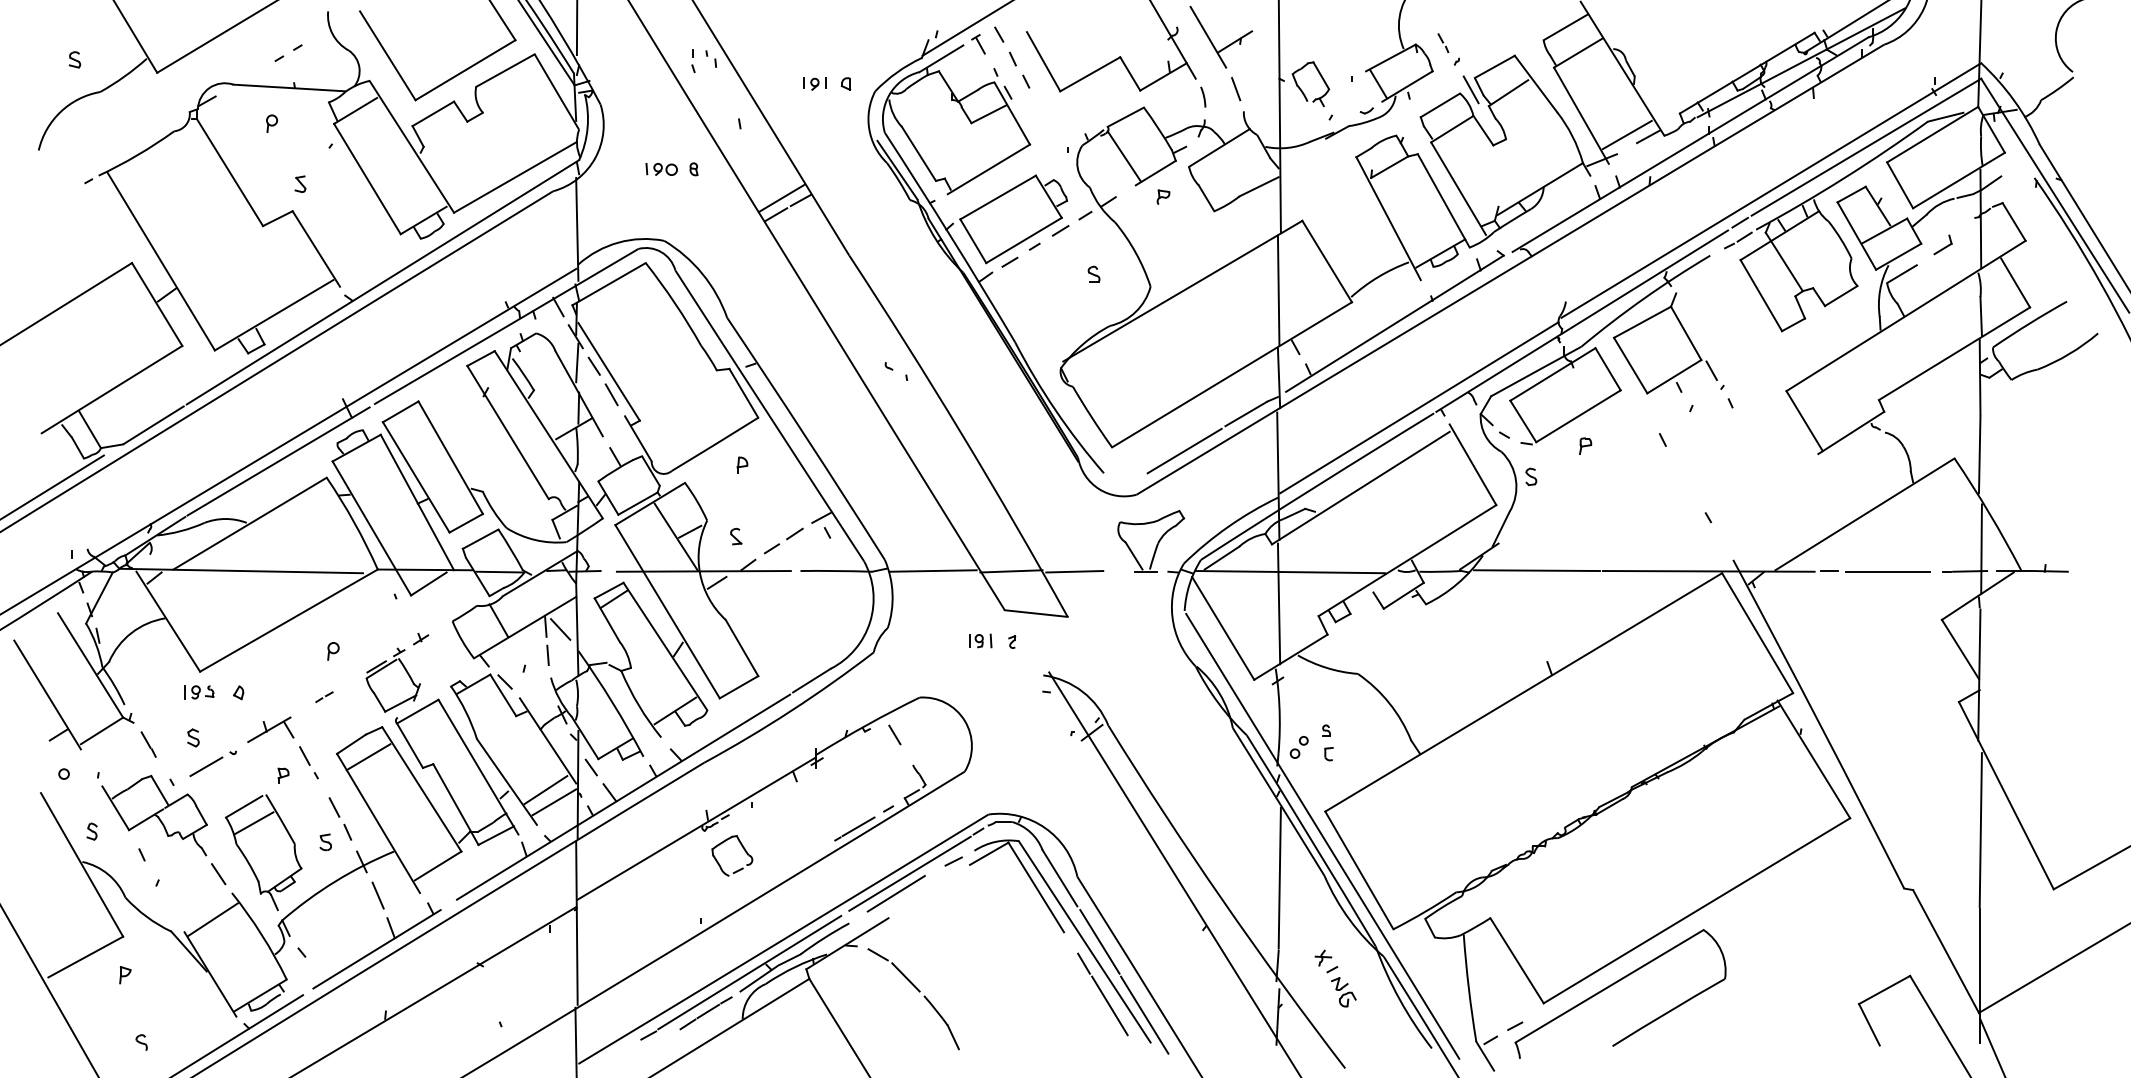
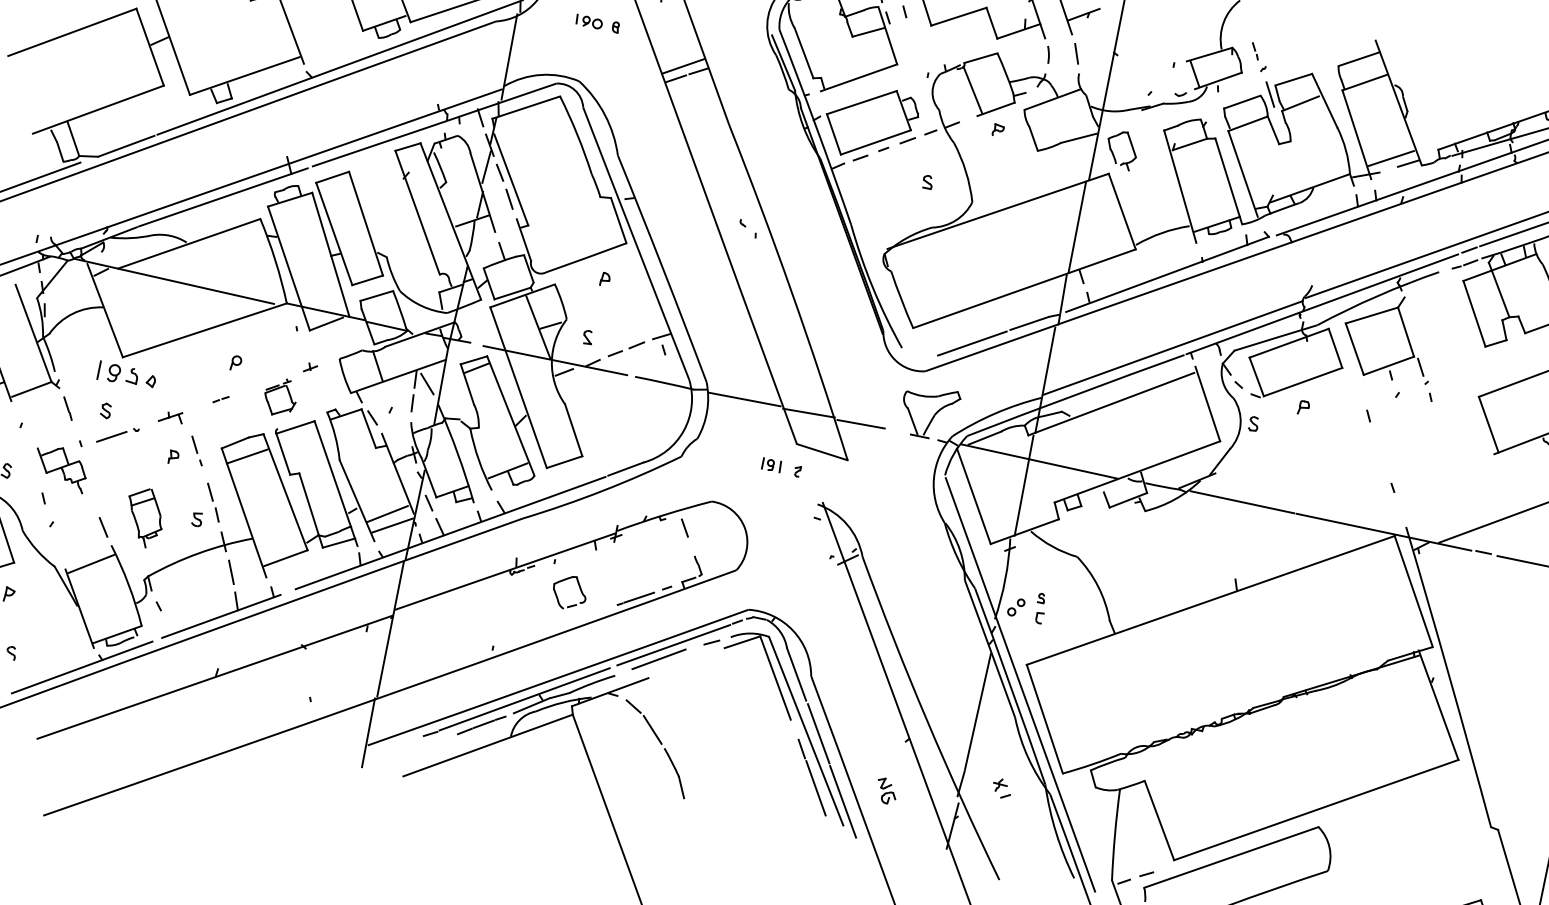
part: (1303, 91) -> (1114, 154), moved
part: (392, 679) -> (280, 396), size x0.7
part: (199, 692) -> (118, 374), size x1.6
part: (270, 729) -> (171, 417), size x0.6
part: (154, 815) -> (60, 468), size x0.6
part: (743, 849) -> (579, 589), moved
part: (263, 852) -> (144, 517), size x0.6
part: (1343, 992) -> (886, 791), moved

